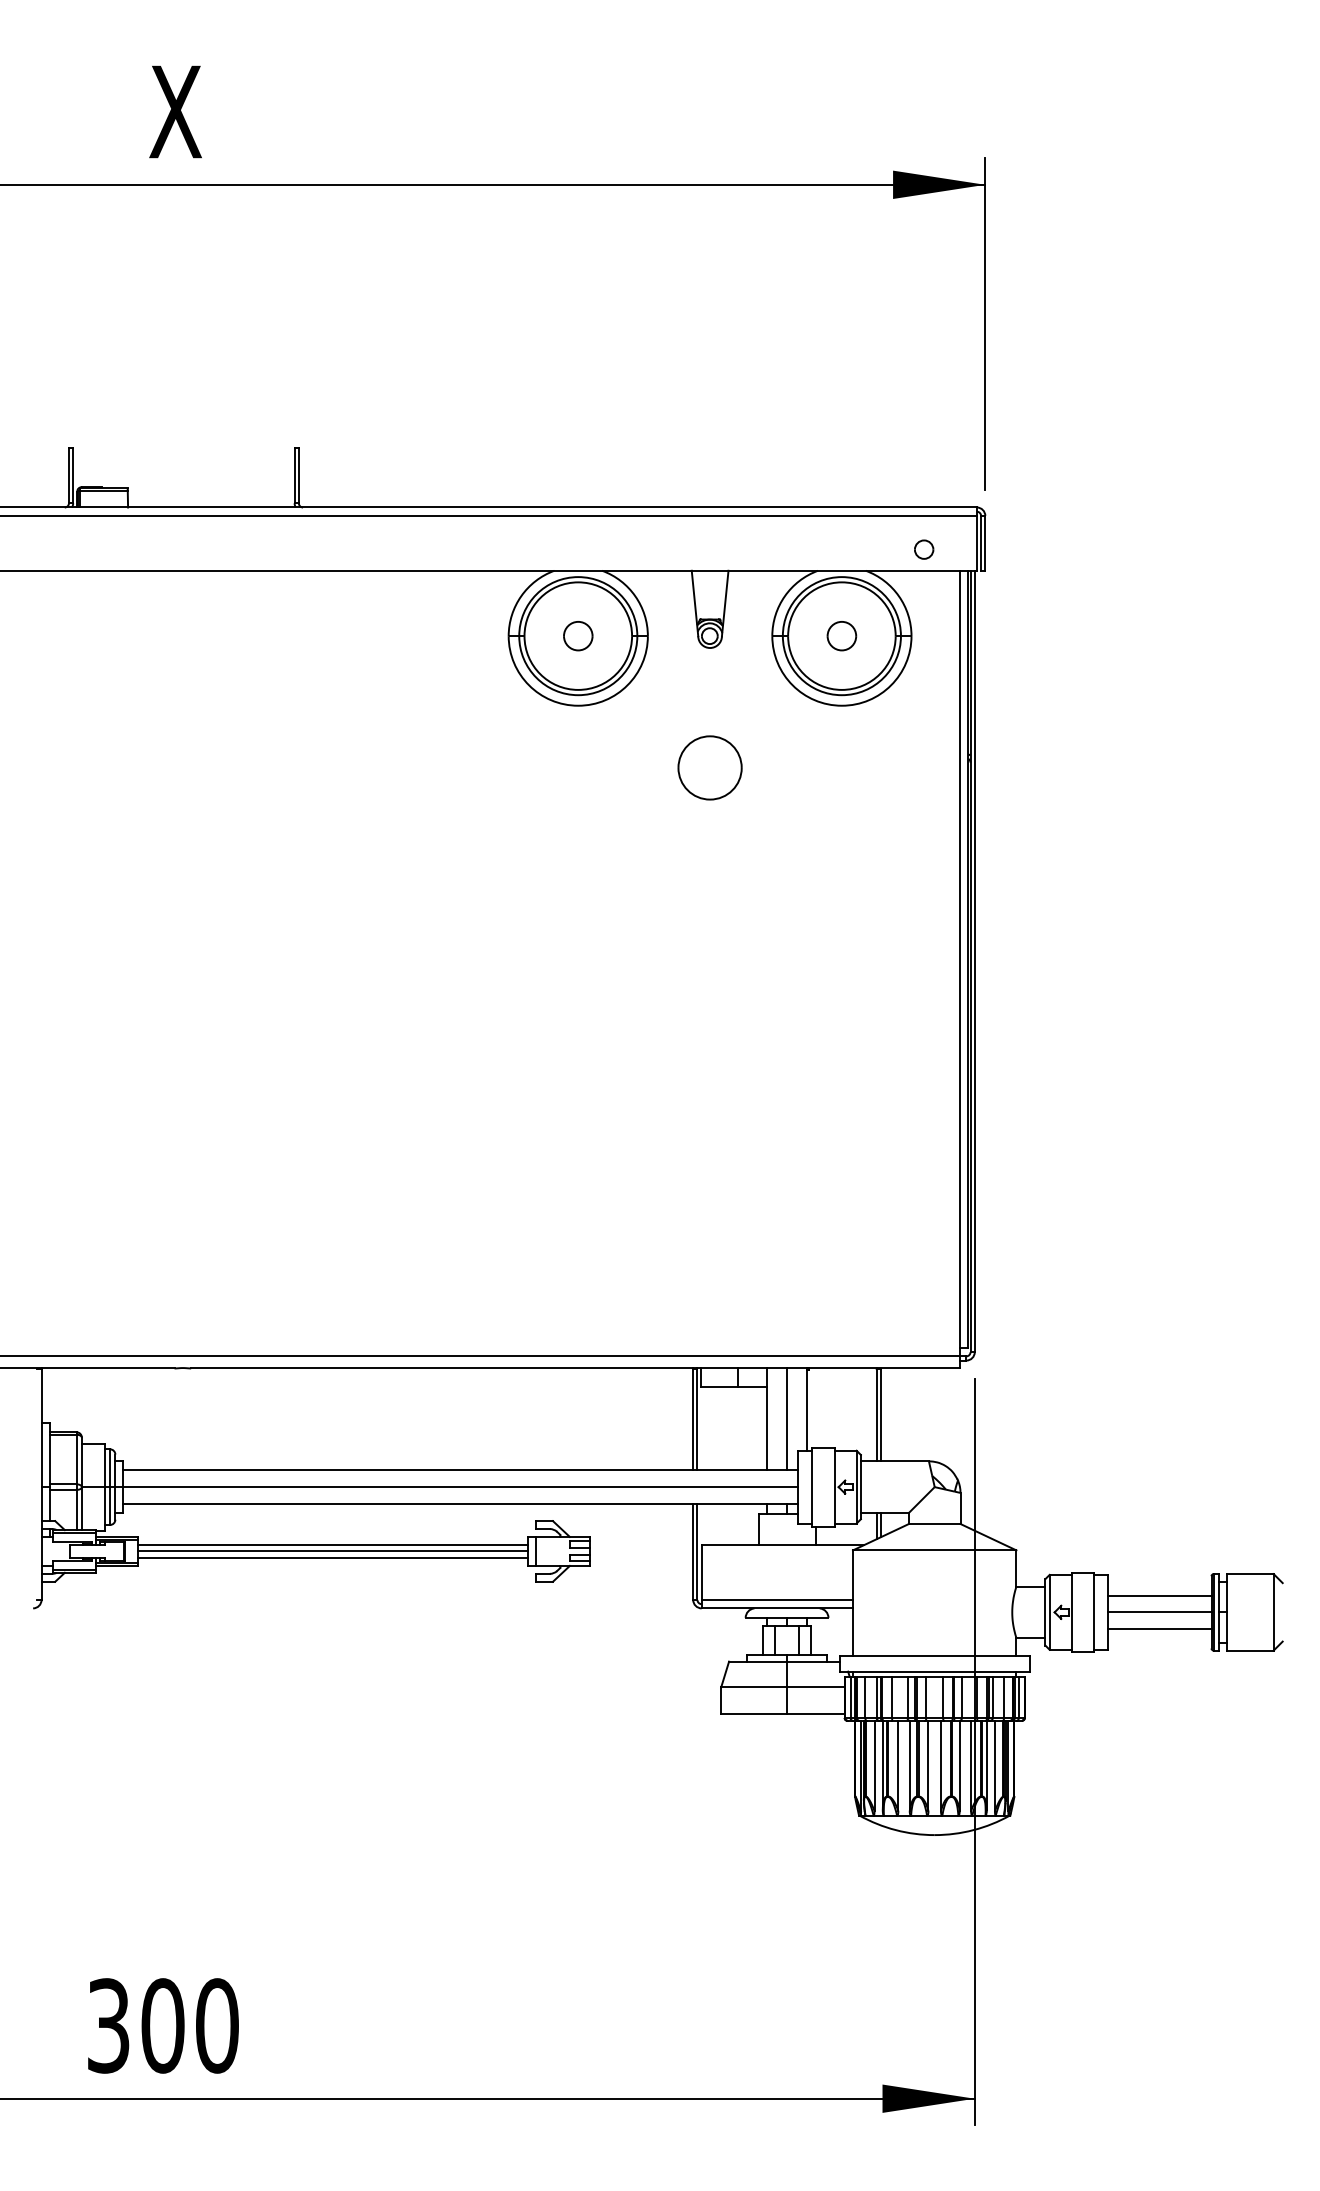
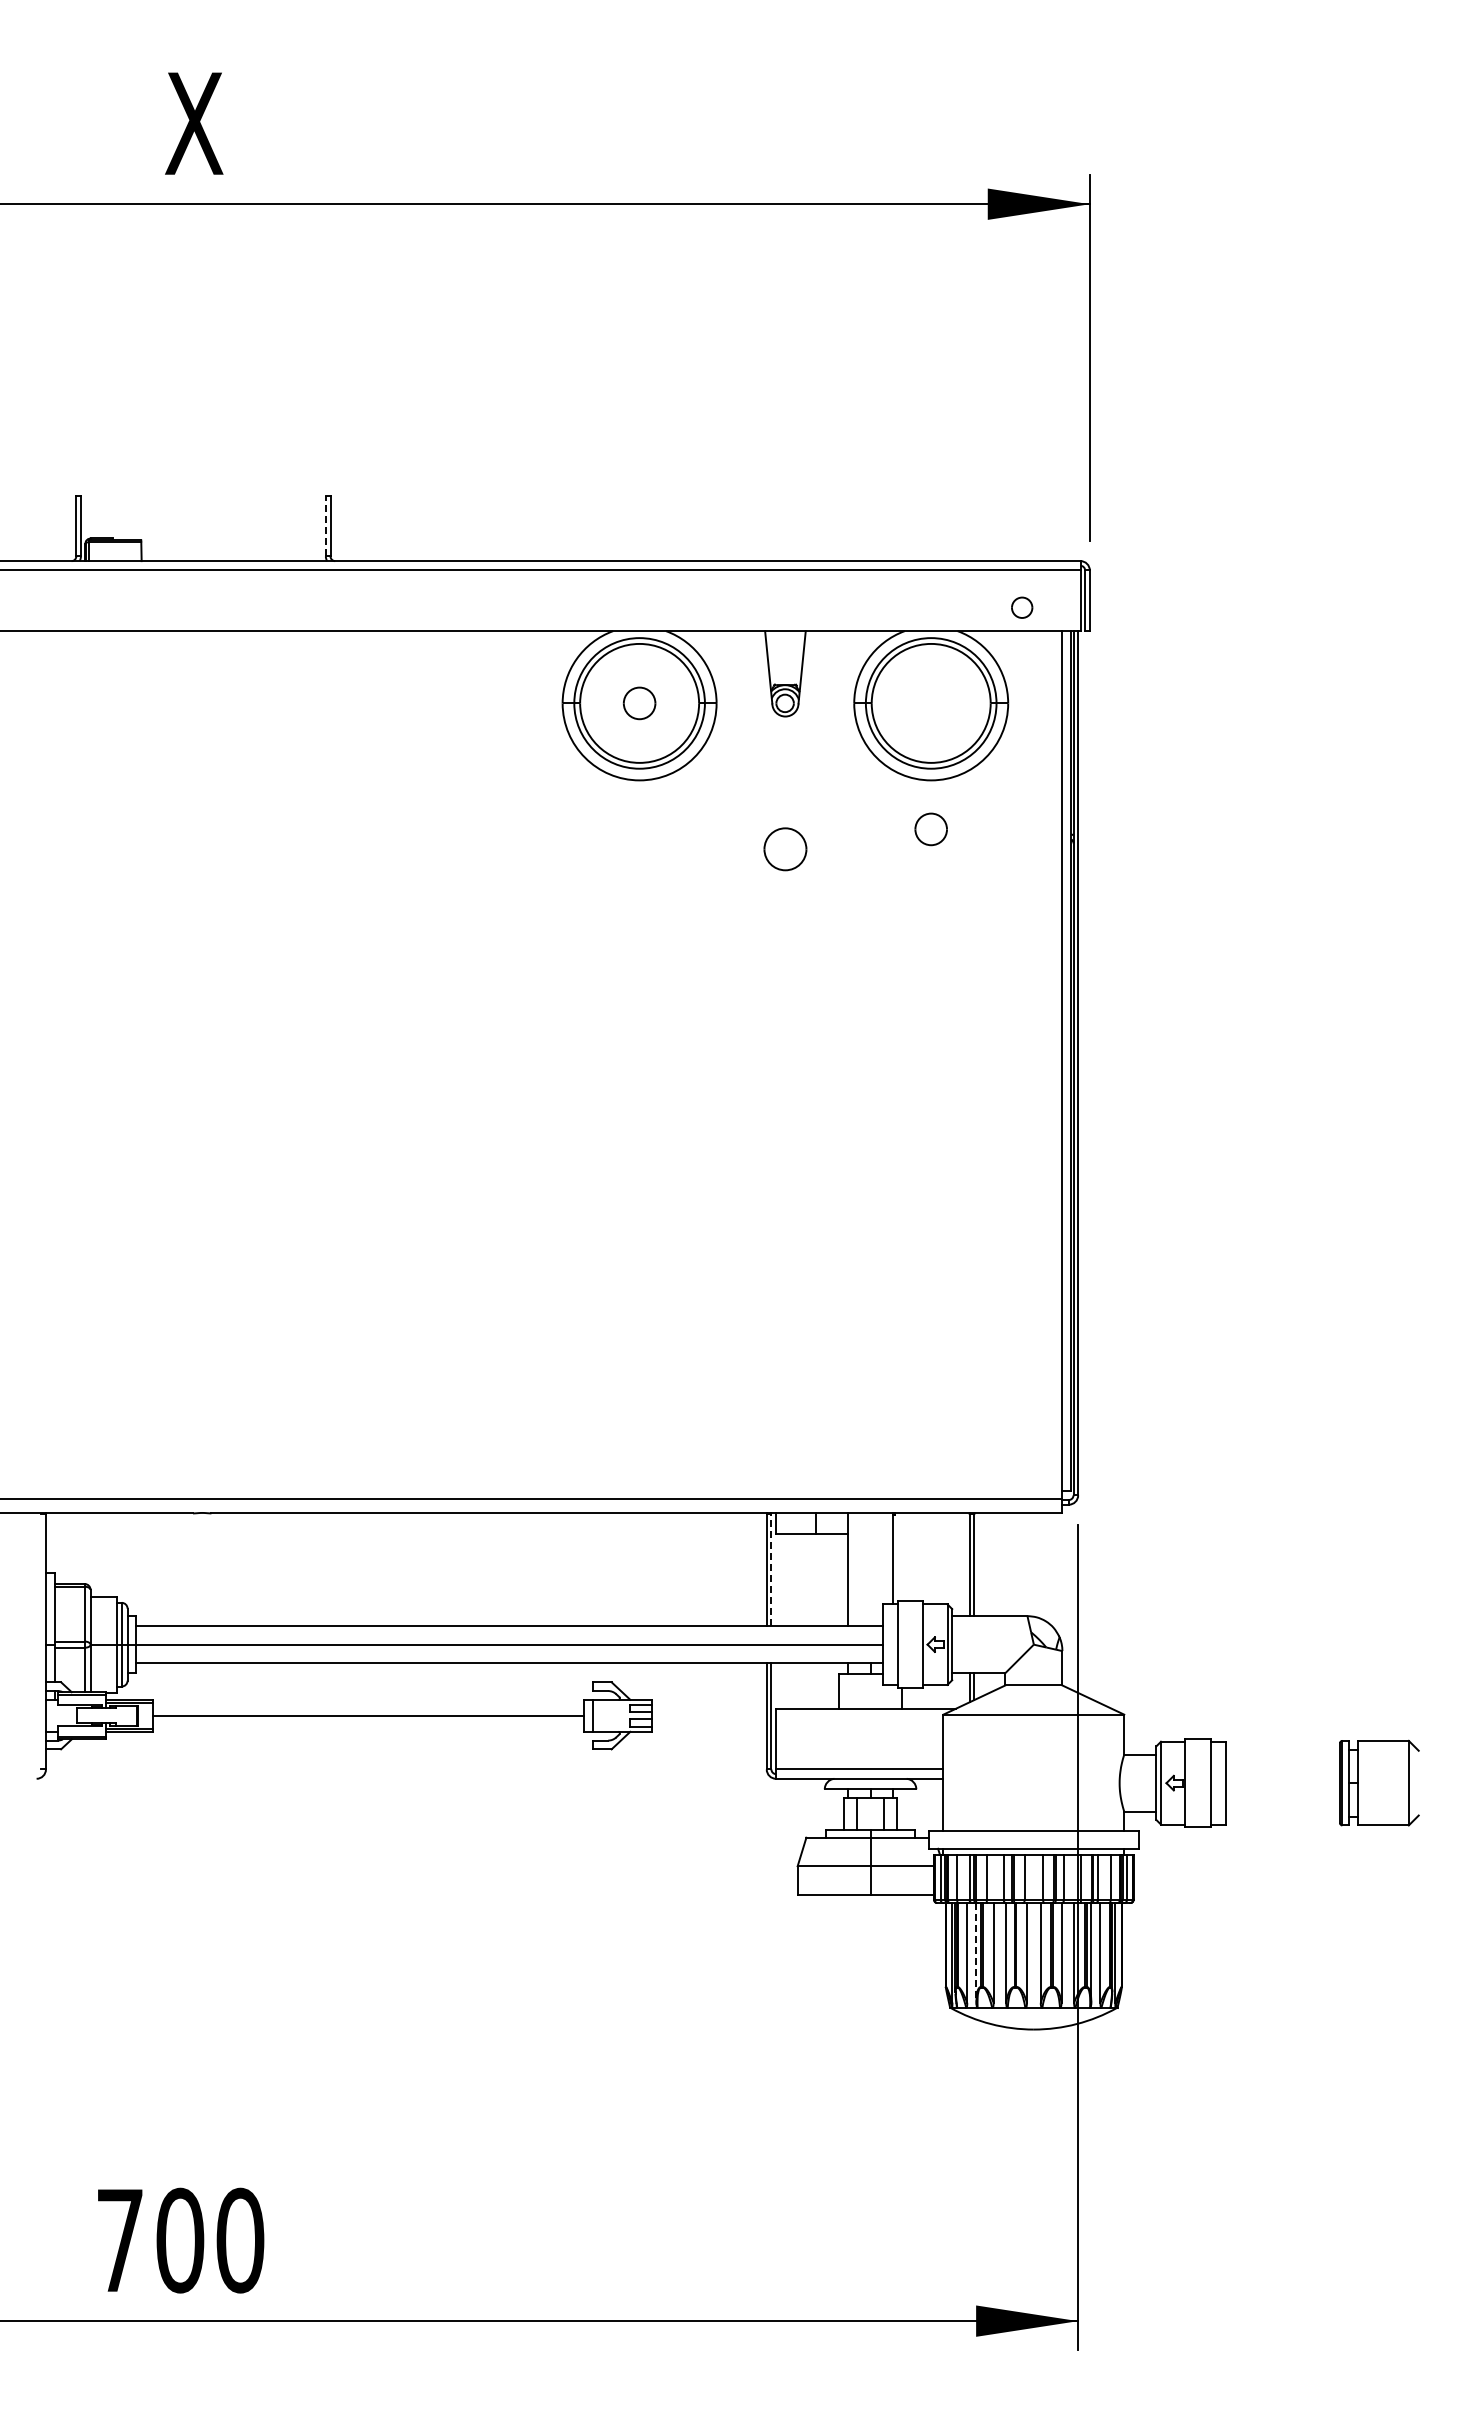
line: (294, 475) -> (325, 525), solid -> dashed
part: (841, 636) -> (930, 829), moved
part: (710, 768) -> (785, 849), size x0.6
line: (697, 1419) -> (771, 1569), solid -> dashed
line: (787, 1419) -> (870, 1569), removed
line: (333, 1544) -> (368, 1708), removed
line: (333, 1558) -> (368, 1723), removed
line: (1159, 1595) -> (1282, 1764), removed
line: (1159, 1612) -> (1282, 1783), removed
line: (1159, 1628) -> (1282, 1801), removed
line: (882, 1765) -> (976, 1952), solid -> dashed
text: (108, 2025) -> (119, 2240), 300 -> 700

